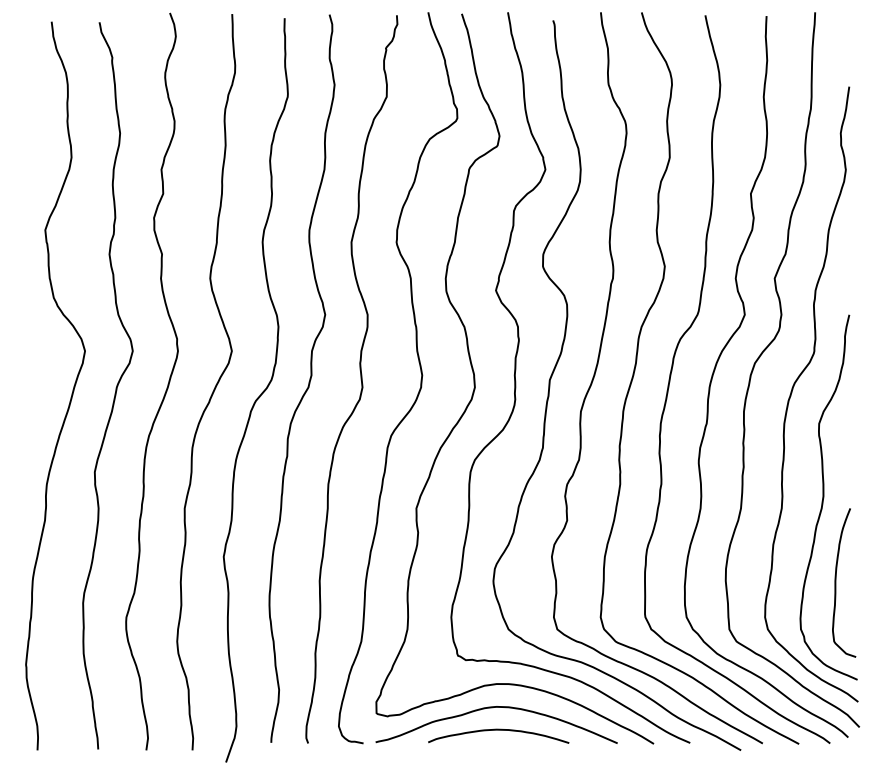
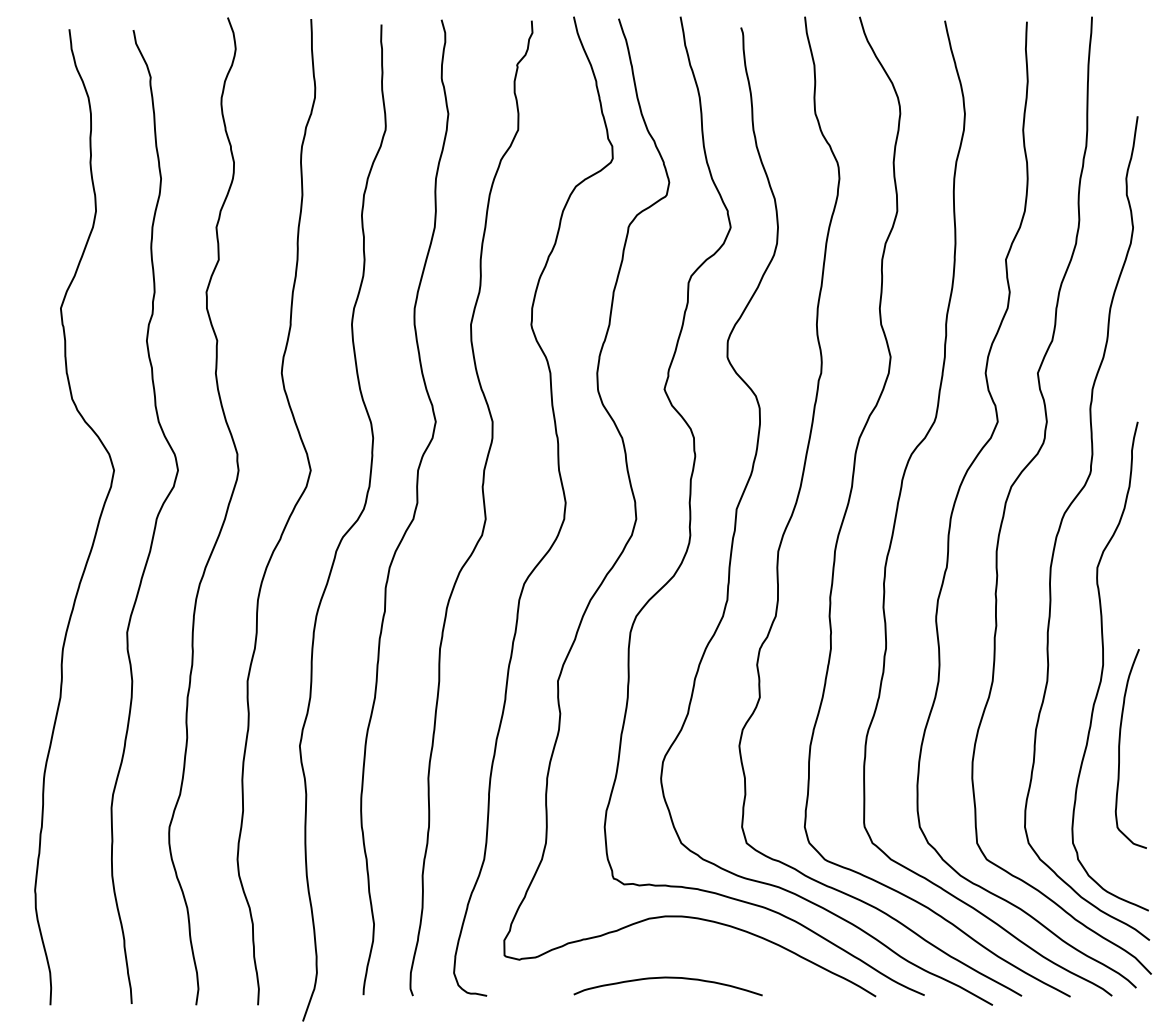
curve: (836, 580) -> (1120, 745), moved
curve: (494, 708) -> (662, 948), removed

